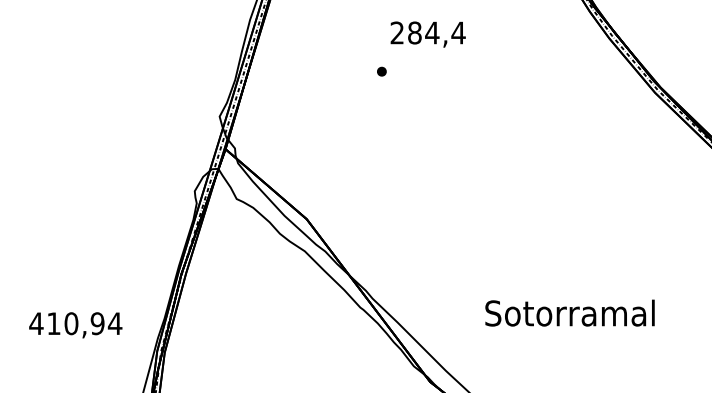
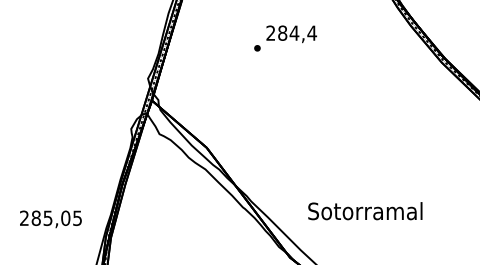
text: (427, 34) -> (291, 34), moved
text: (570, 313) -> (365, 211), moved
text: (75, 324) -> (50, 218), 410,94 -> 285,05

